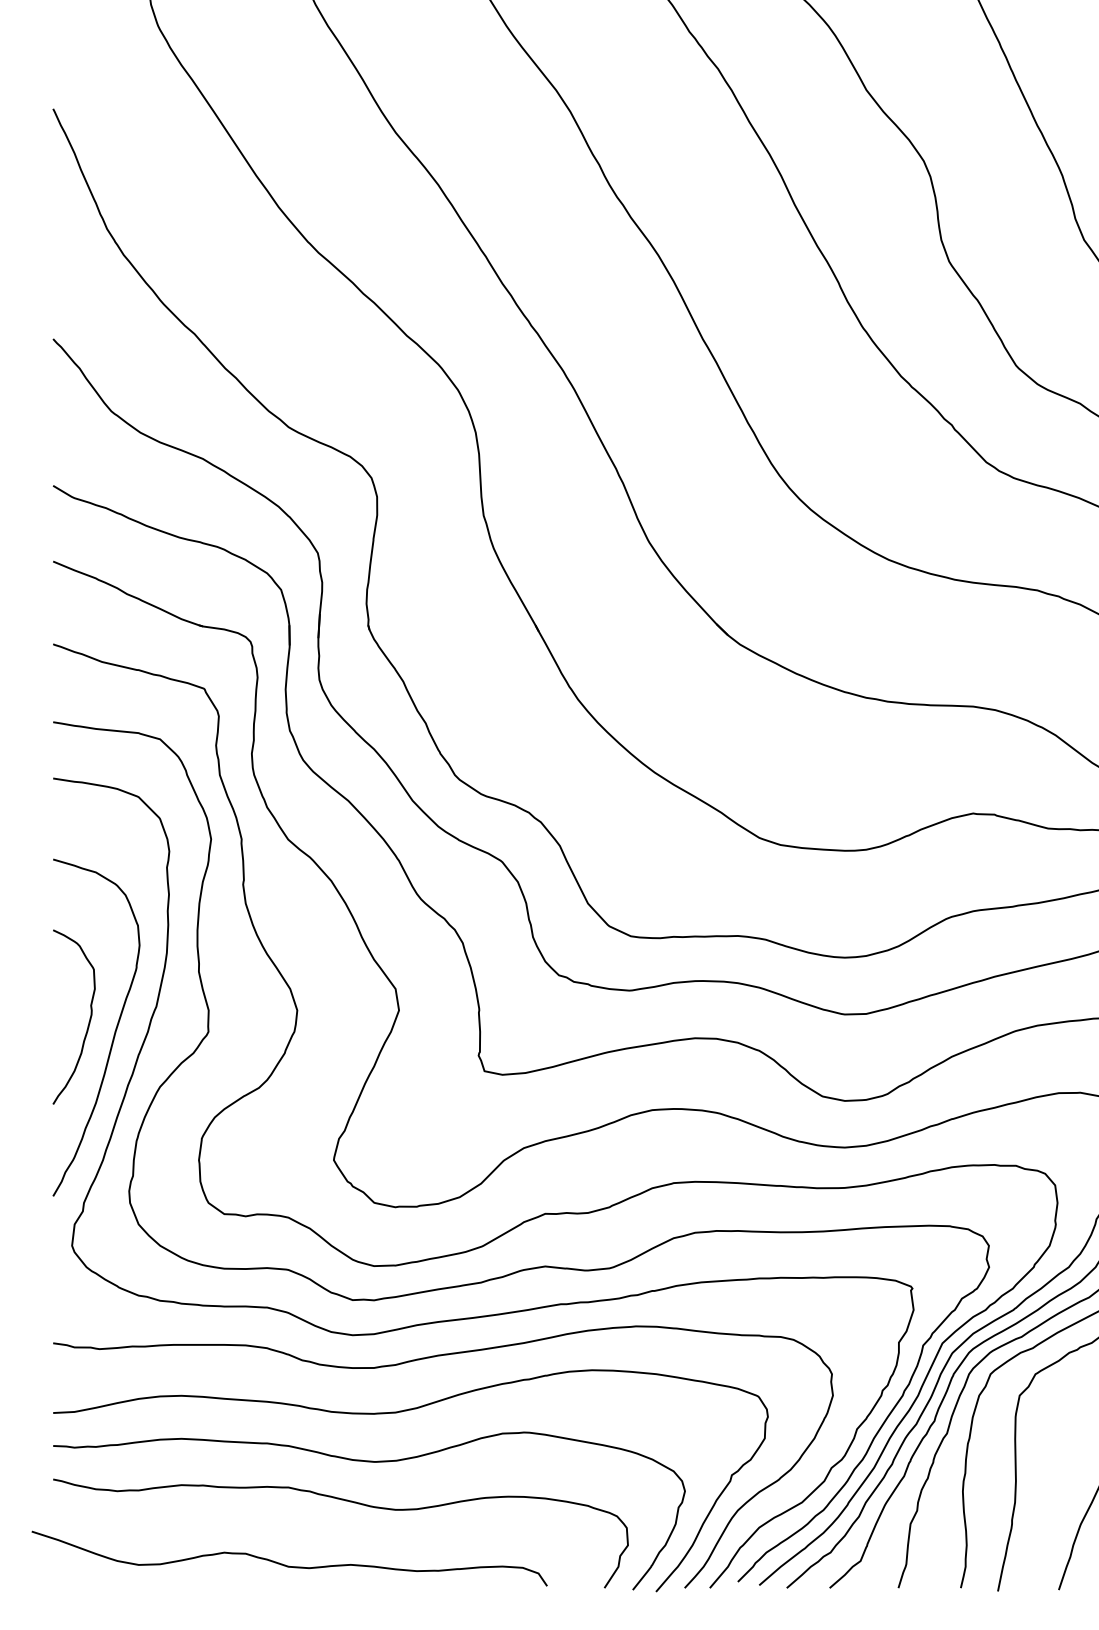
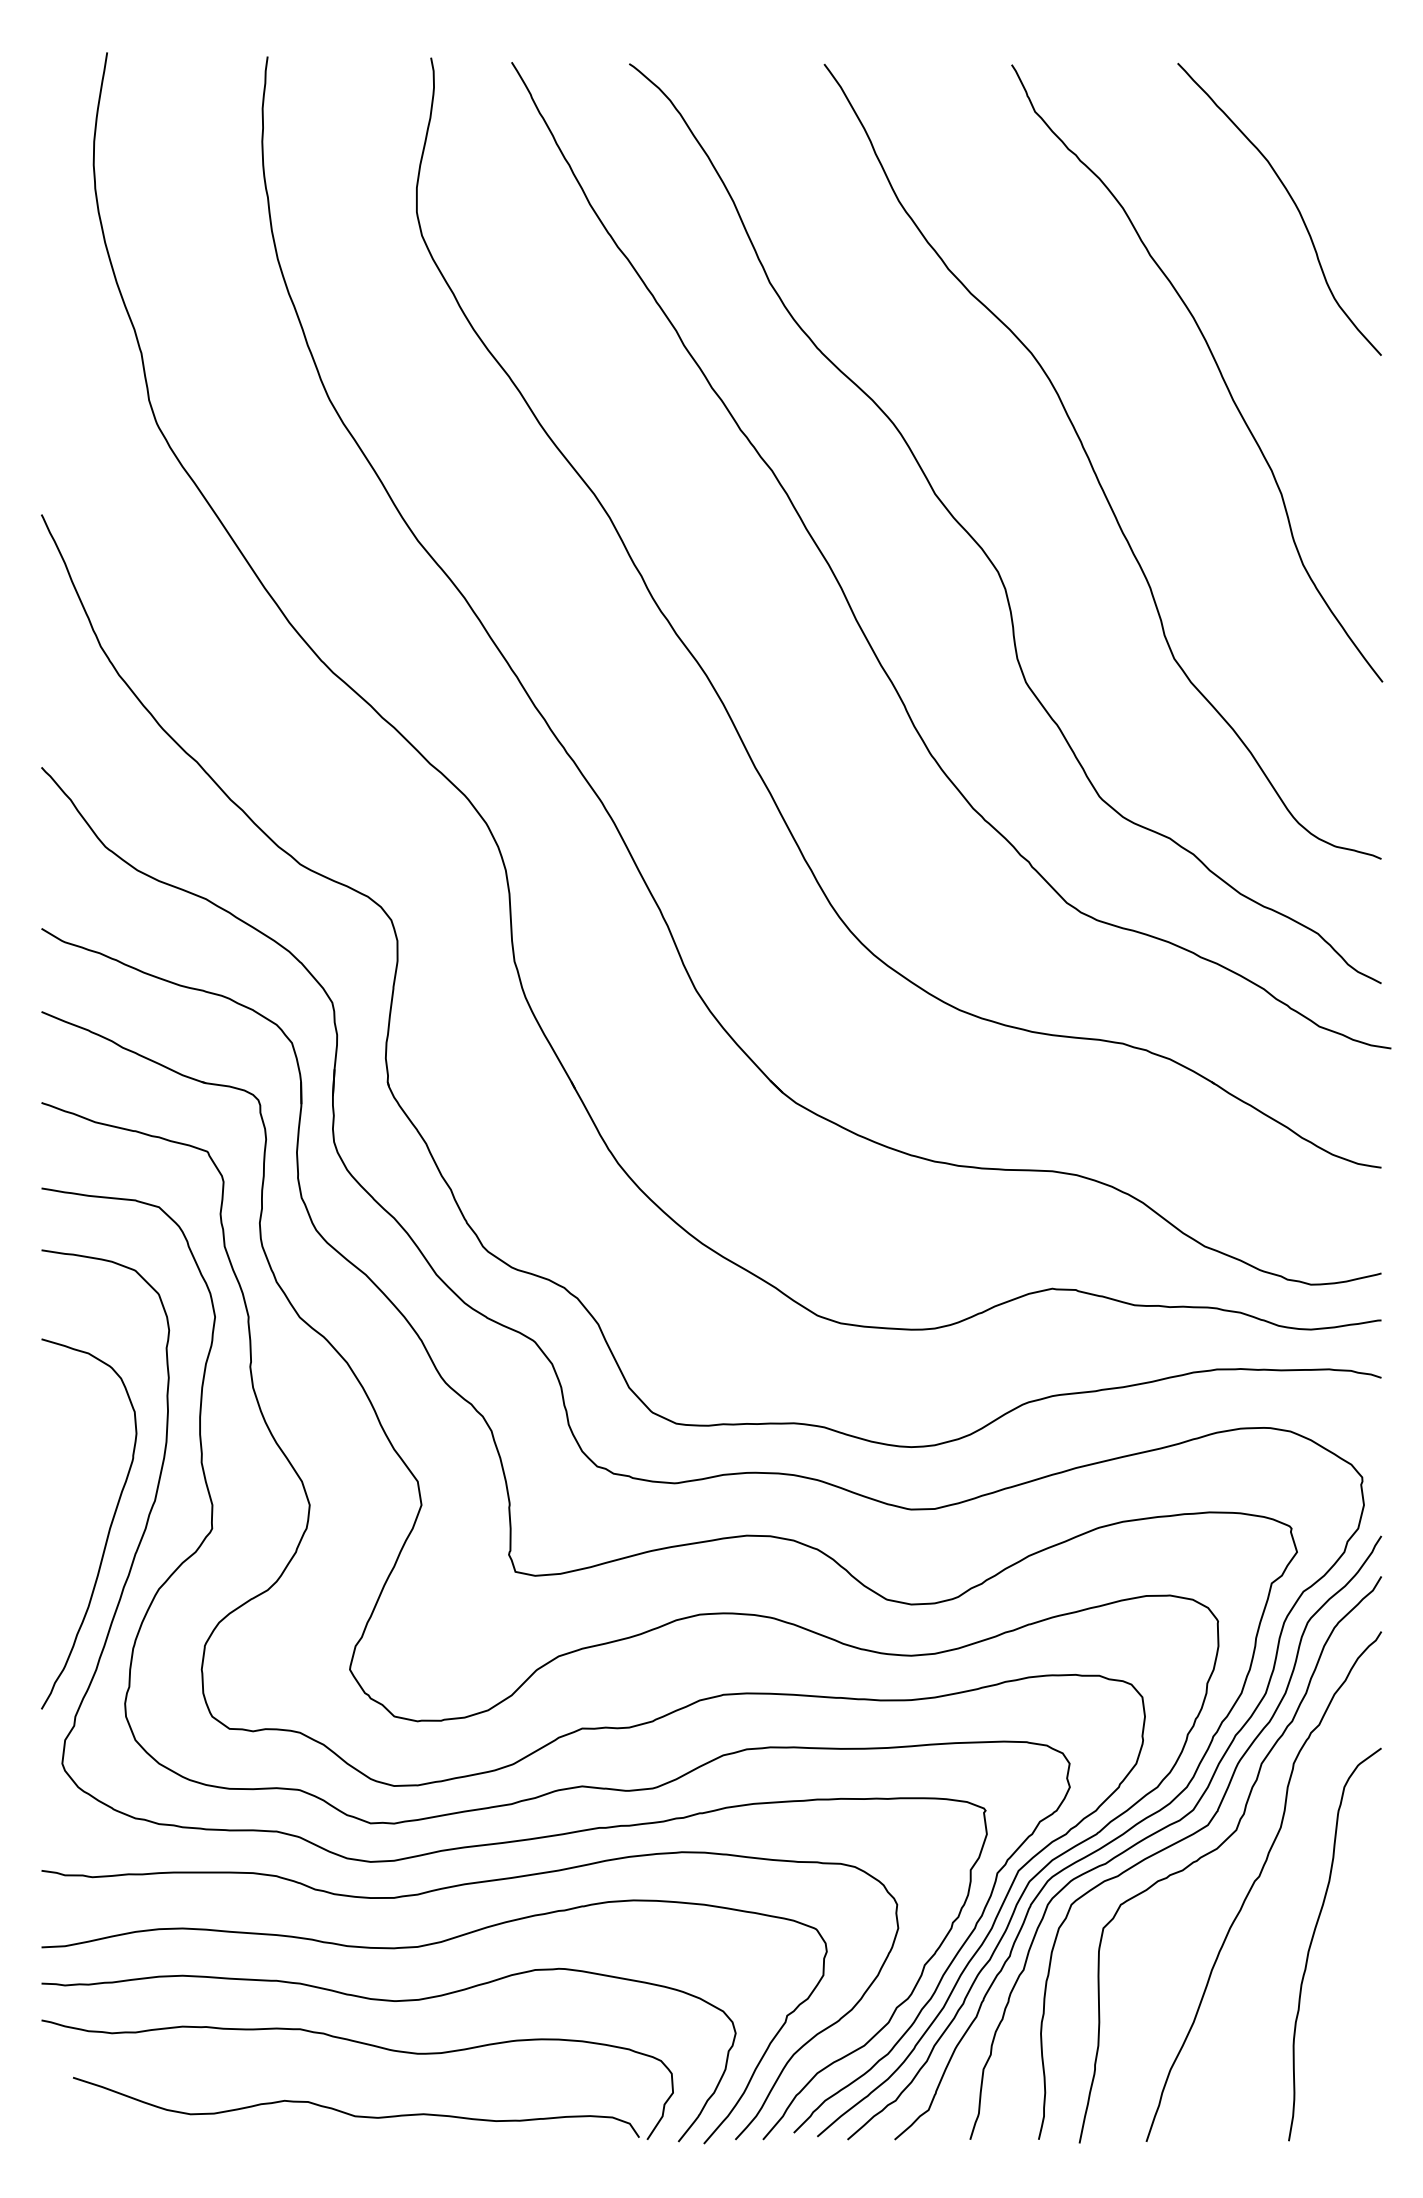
curve: (88, 1021) -> (80, 1517), removed
curve: (287, 1565) -> (353, 2114), moved

